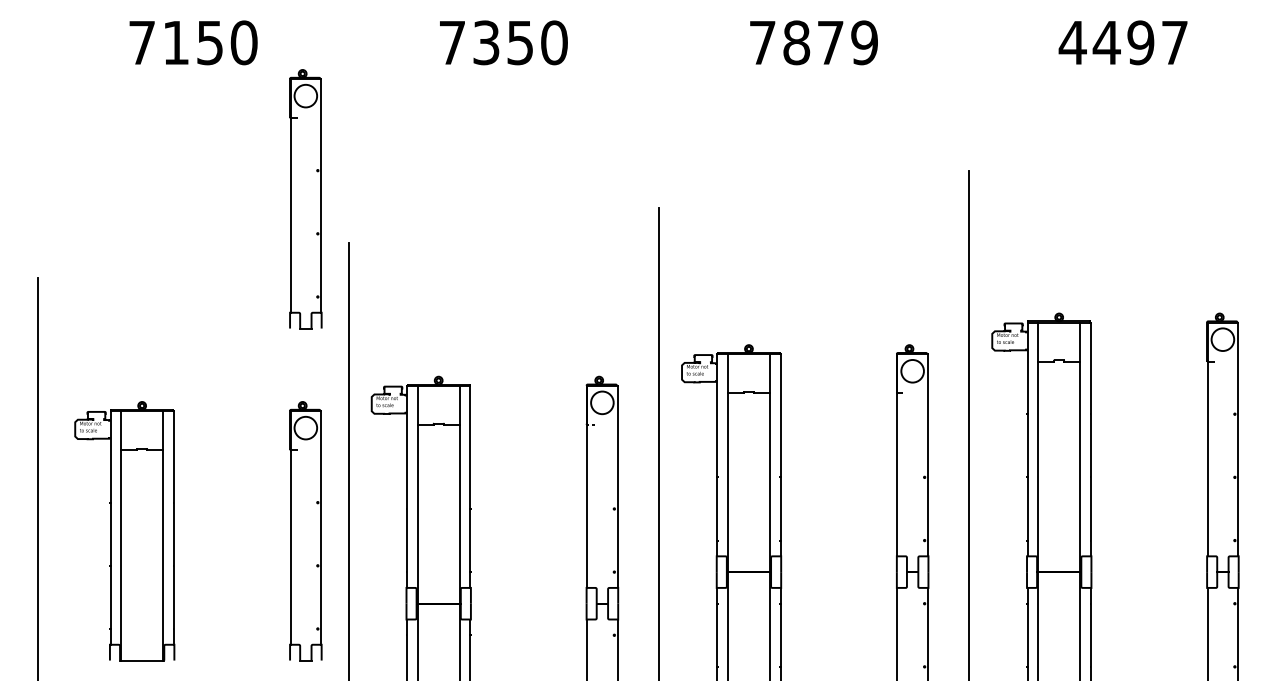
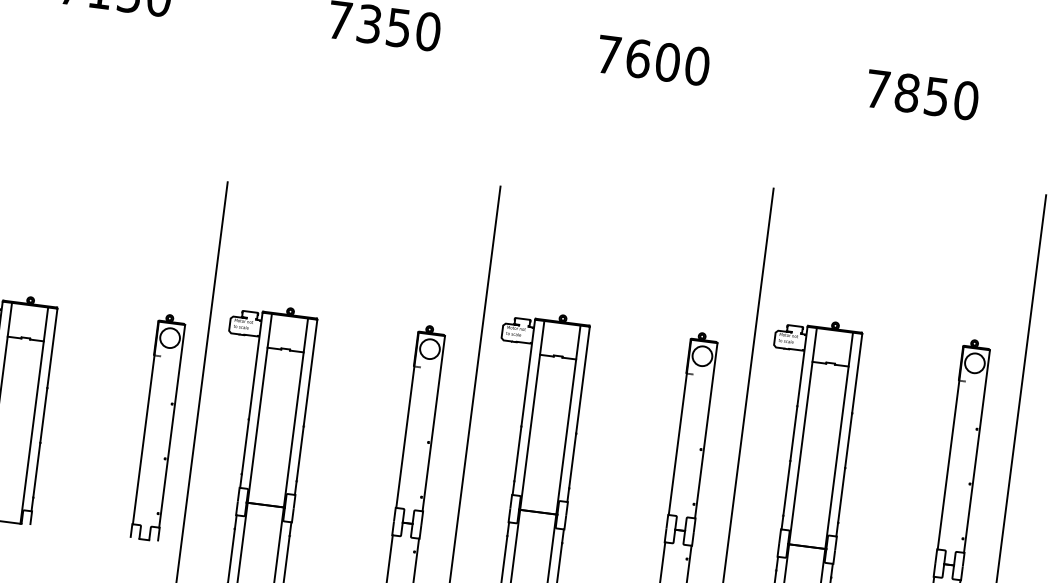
text: (830, 42) -> (667, 62), 7879 -> 7600
text: (1123, 42) -> (921, 94), 4497 -> 7850
part: (305, 199) -> (195, 139), removed

